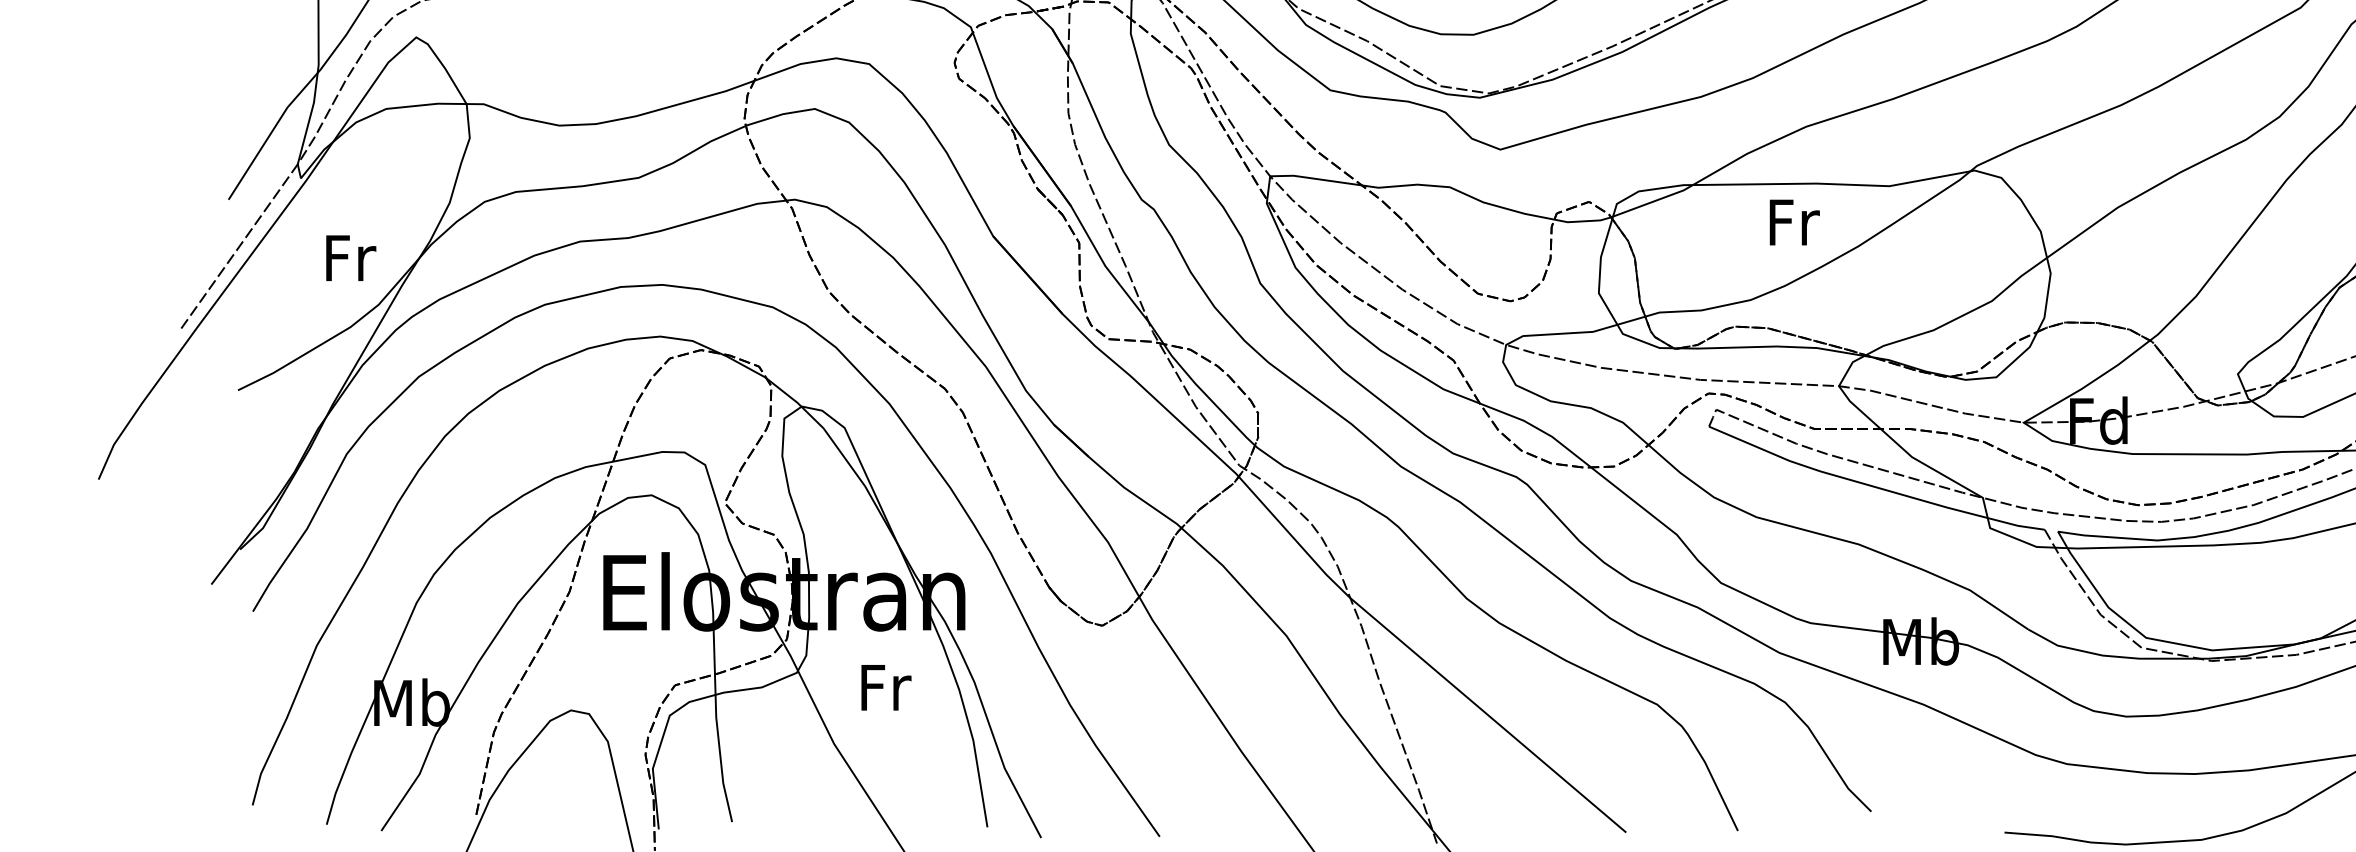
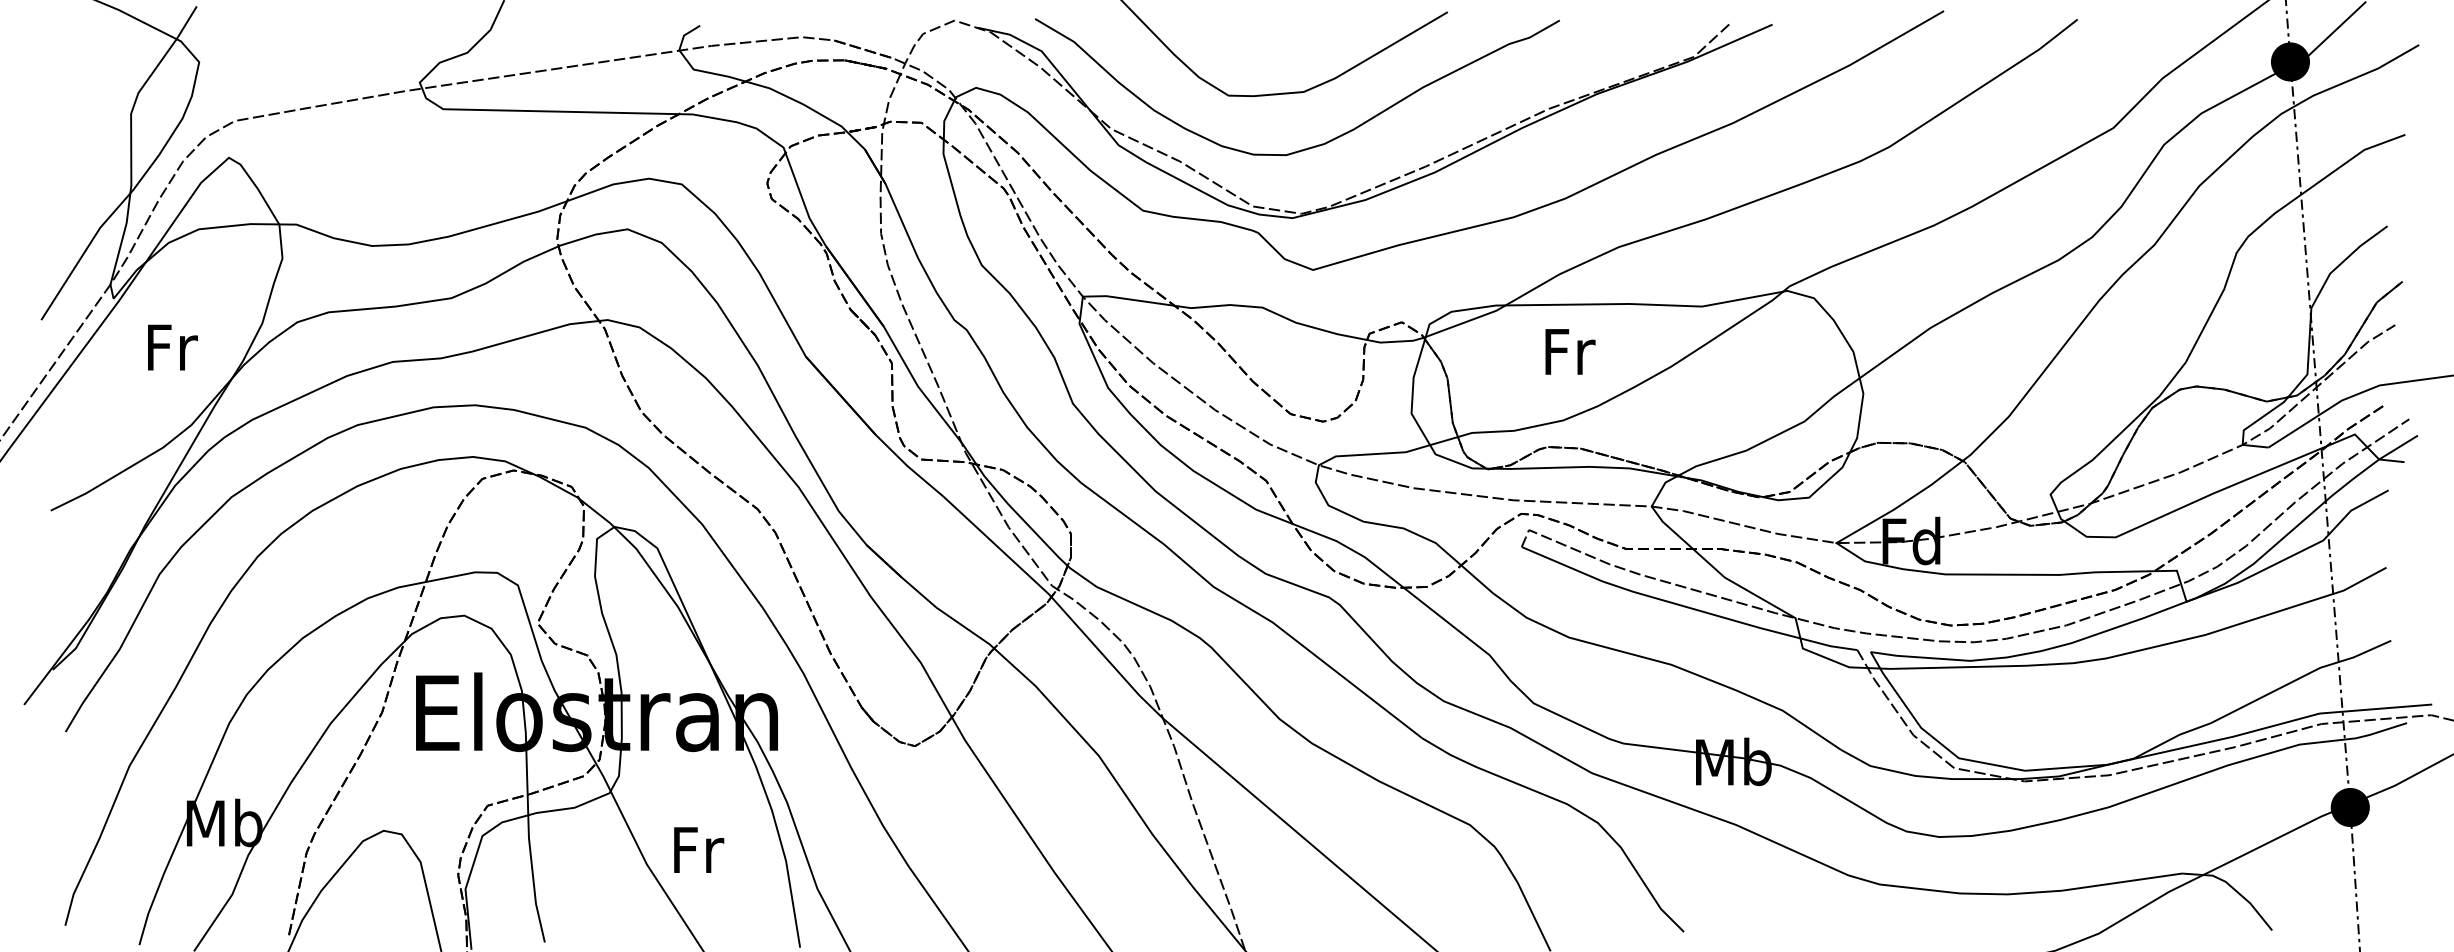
text: (1794, 222) -> (1570, 351), moved
text: (350, 258) -> (172, 347), moved
text: (886, 687) -> (699, 849), moved

